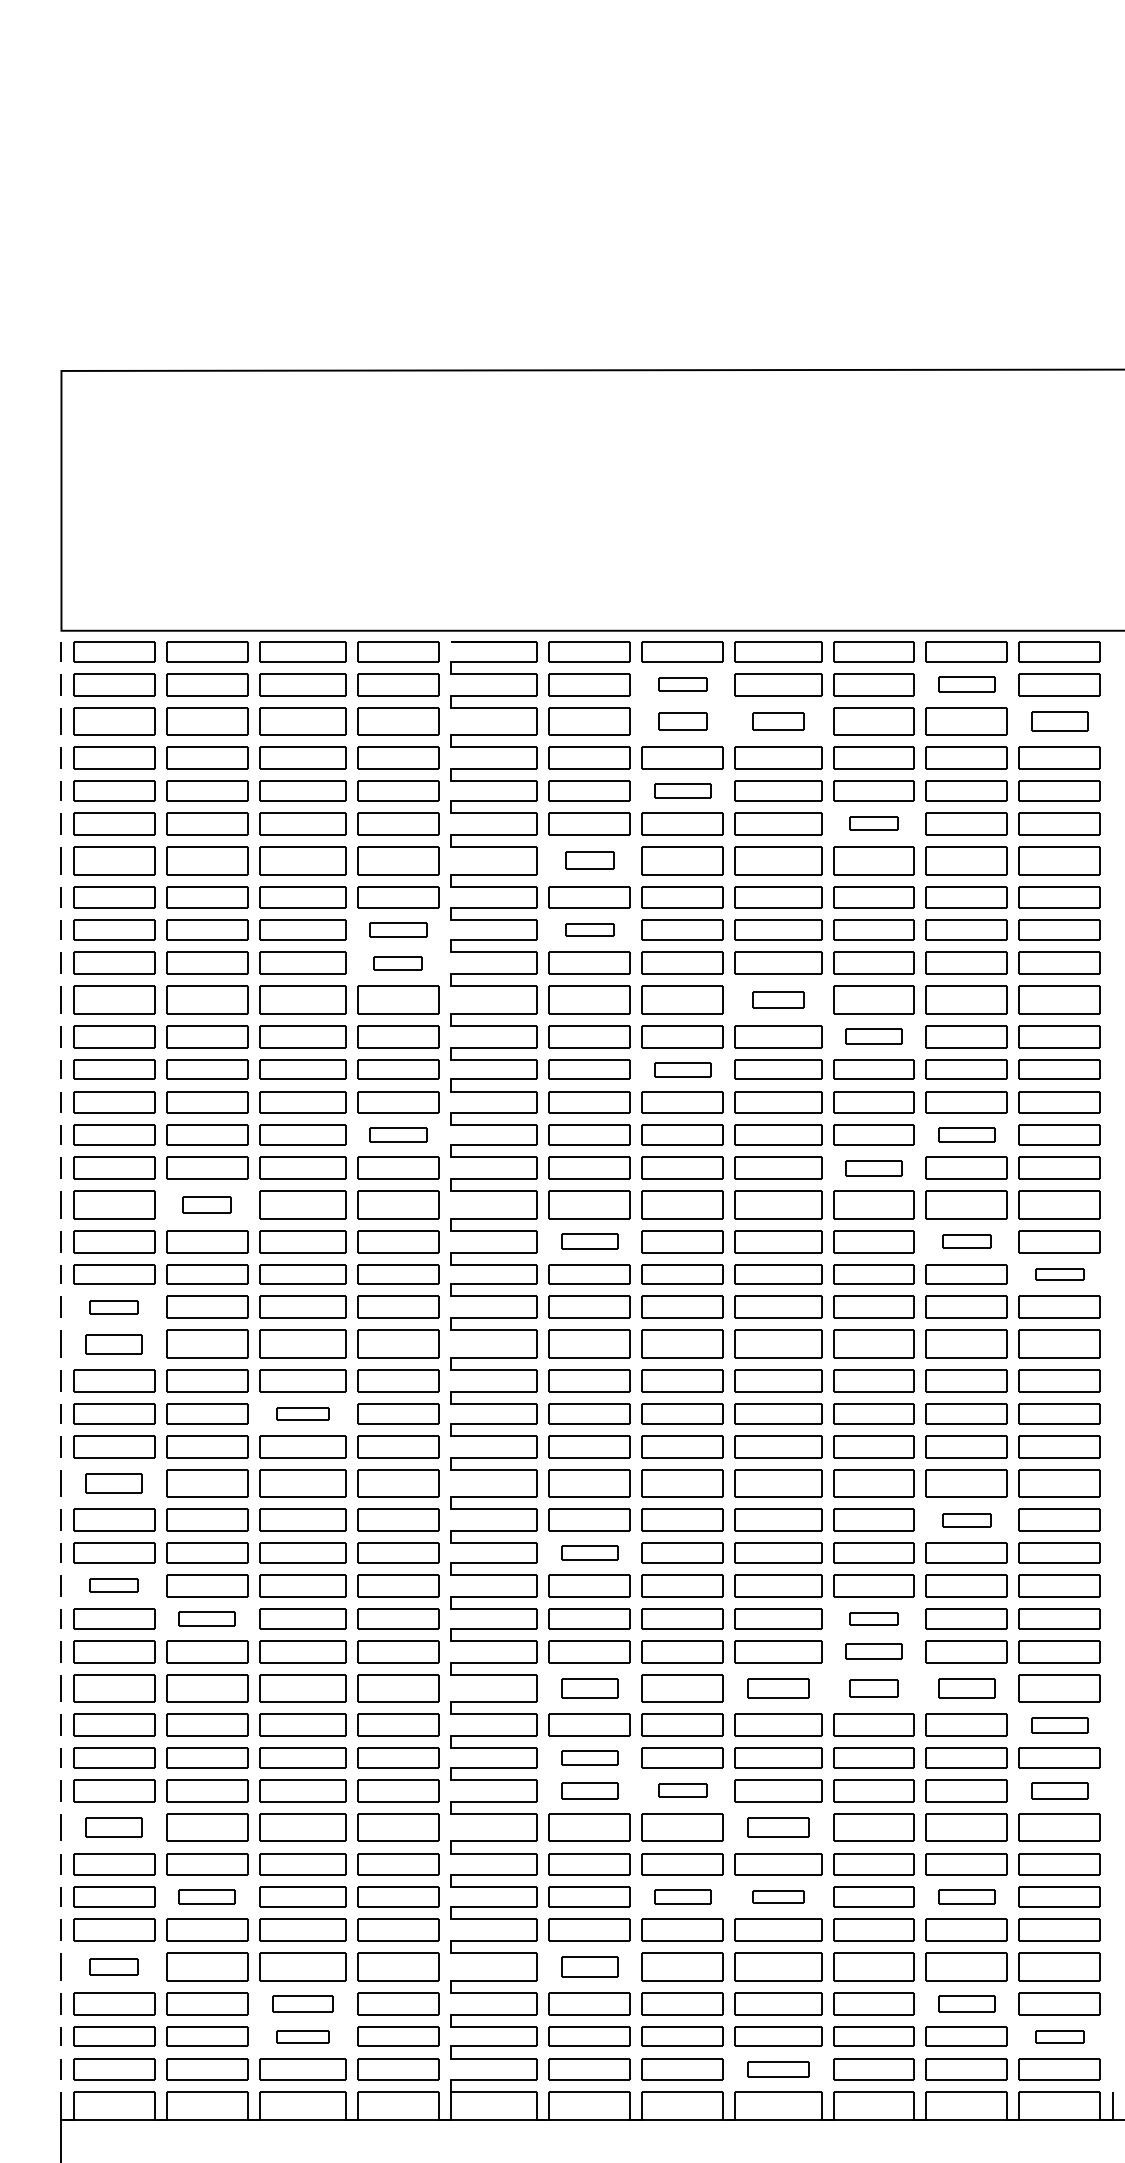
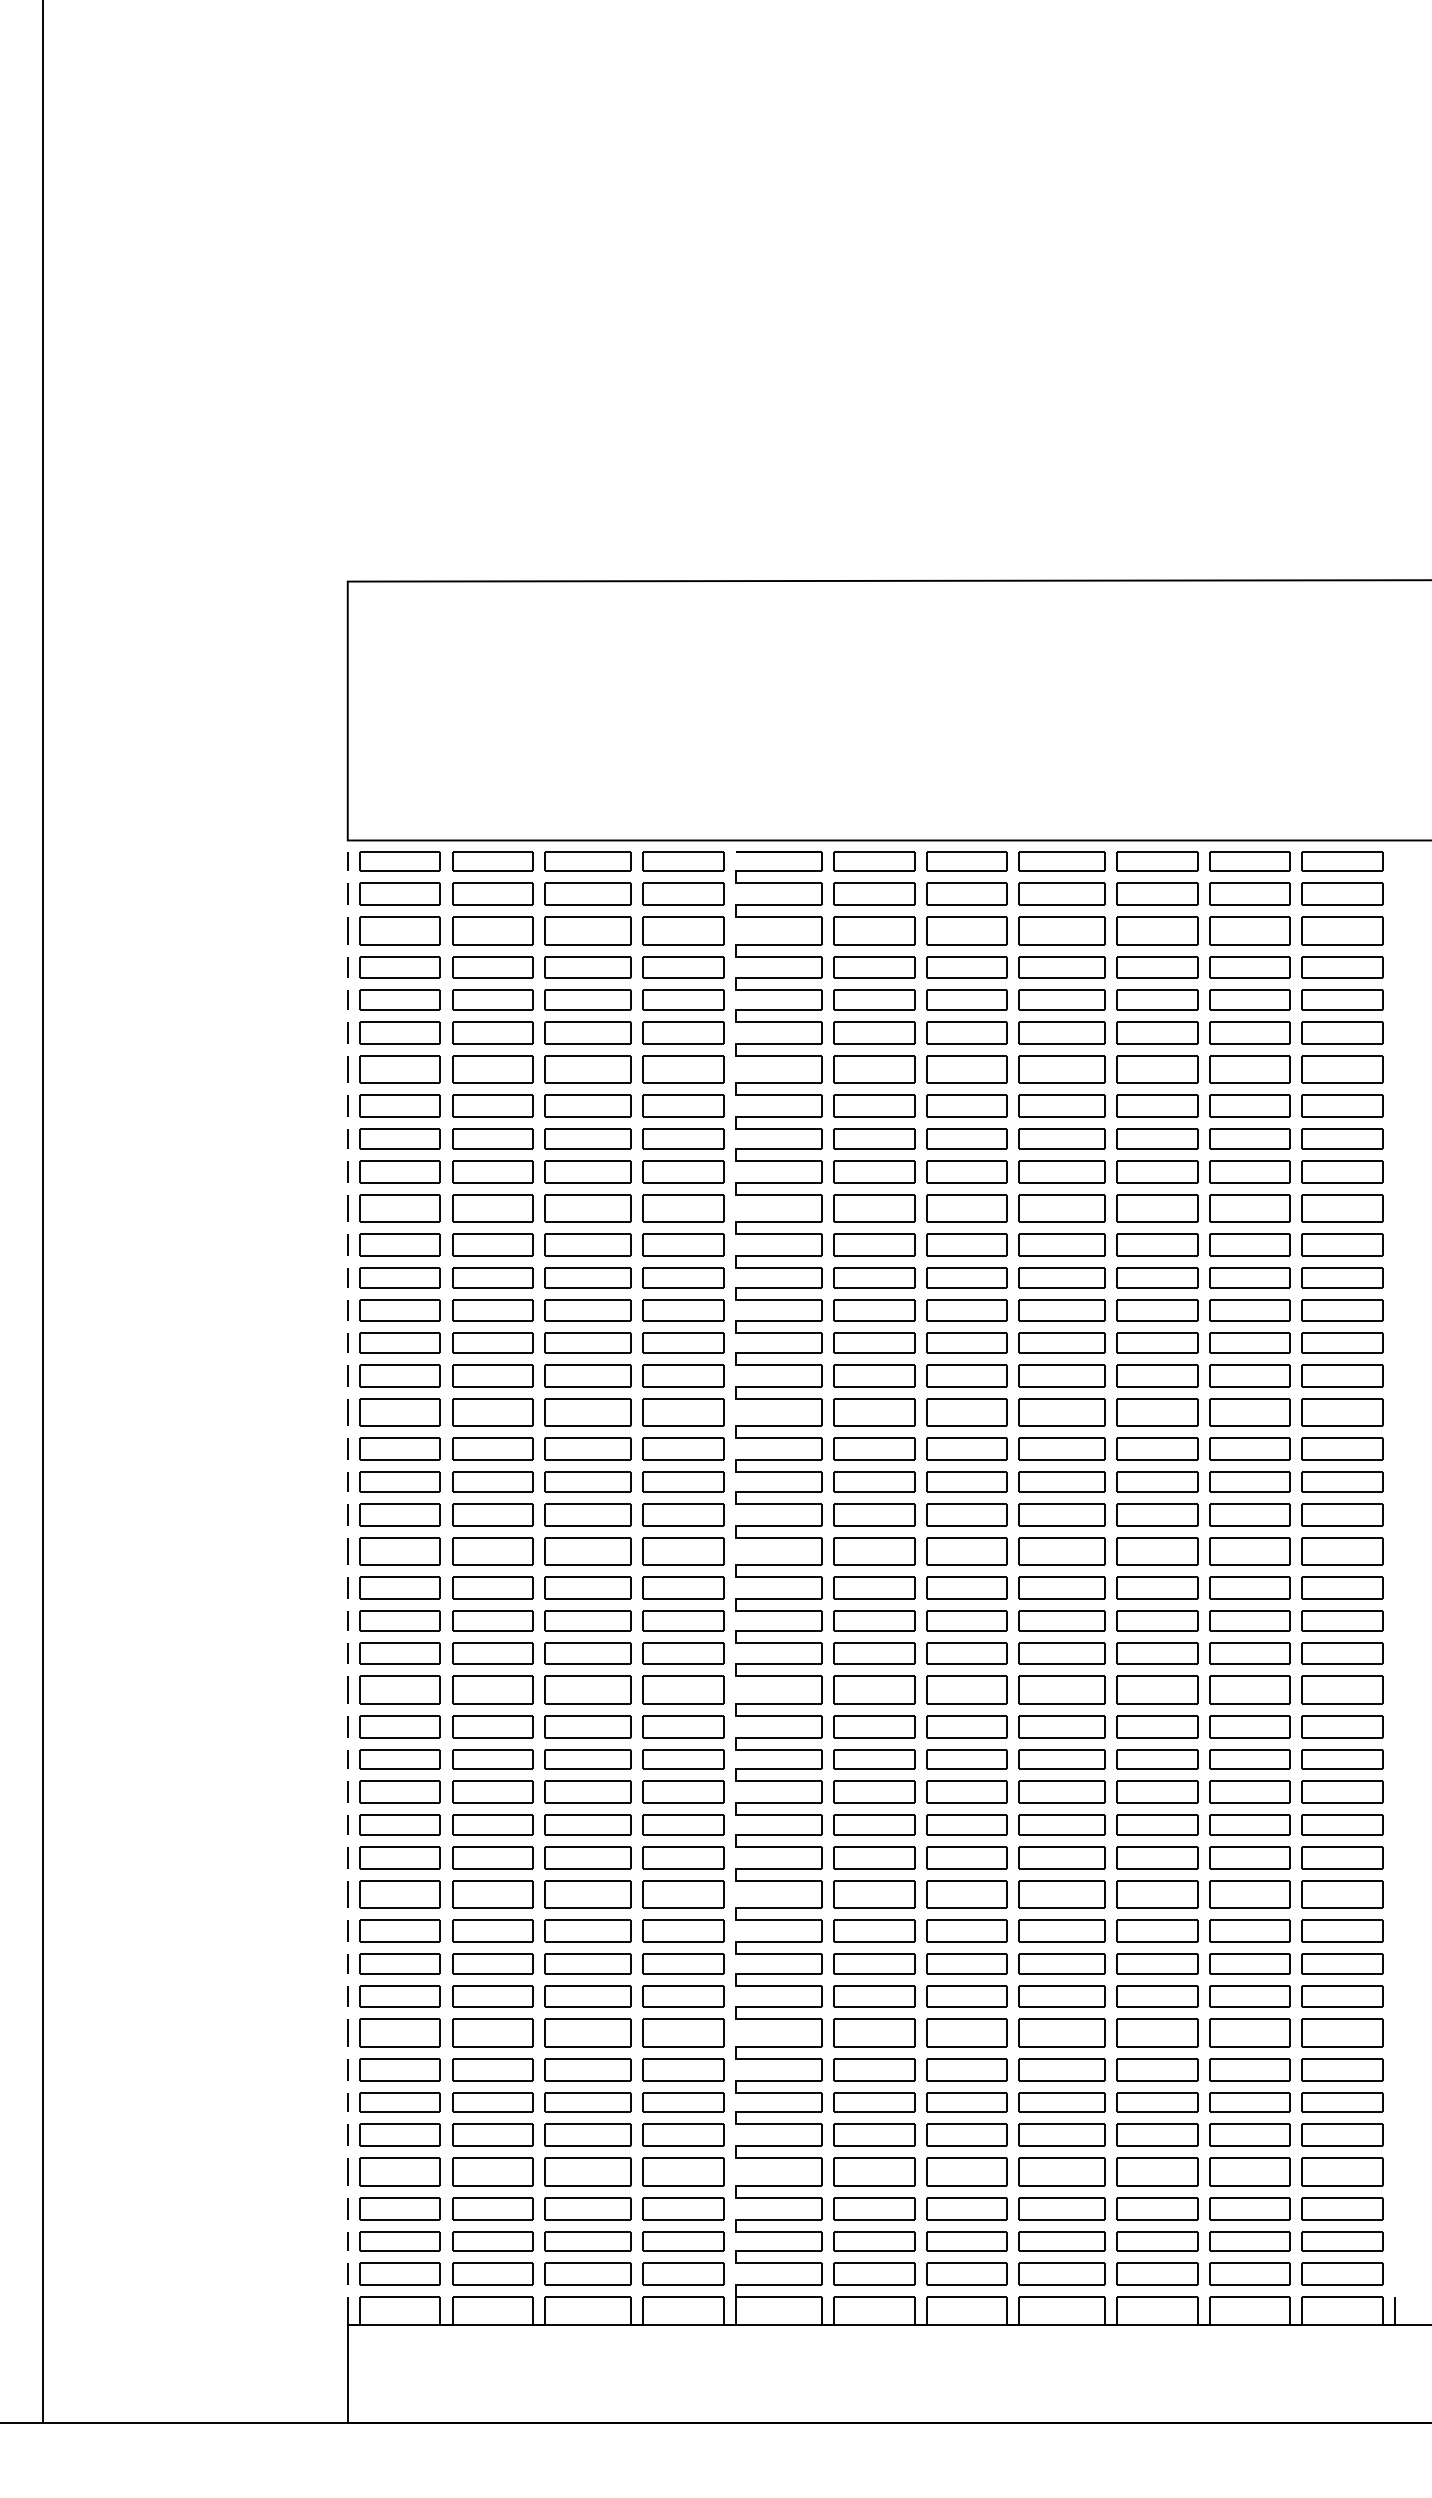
part: (682, 683) -> (966, 893), size x1.67
part: (966, 683) -> (1249, 893), size x1.43
part: (682, 721) -> (966, 930), size x1.67
part: (777, 721) -> (1061, 930), size x1.67
part: (1059, 721) -> (1342, 930), size x1.43
part: (682, 790) -> (966, 999), size x1.43
part: (874, 823) -> (1157, 1032), size x1.67
part: (590, 860) -> (874, 1069), size x1.67
part: (398, 929) -> (683, 1138), size x1.43
part: (590, 929) -> (874, 1138), size x1.67
part: (398, 962) -> (683, 1171), size x1.67
part: (777, 1000) -> (1061, 1208), size x1.67
part: (874, 1036) -> (1157, 1244), size x1.43
part: (682, 1069) -> (966, 1277), size x1.43
part: (398, 1134) -> (683, 1342), size x1.43
part: (966, 1134) -> (1249, 1342), size x1.43
part: (874, 1167) -> (1157, 1375), size x1.43
part: (206, 1204) -> (492, 1412), size x1.67
part: (590, 1240) -> (874, 1448), size x1.43
part: (966, 1240) -> (1249, 1448), size x1.67
part: (1059, 1274) -> (1342, 1481), size x1.67
part: (113, 1307) -> (399, 1514), size x1.67
part: (113, 1344) -> (399, 1551), size x1.43
part: (302, 1413) -> (587, 1620), size x1.67
part: (113, 1482) -> (399, 1689), size x1.43
part: (966, 1519) -> (1249, 1726), size x1.67
part: (590, 1553) -> (874, 1759), size x1.43
part: (113, 1585) -> (399, 1791), size x1.67
part: (206, 1618) -> (492, 1824), size x1.43
part: (874, 1618) -> (1157, 1824), size x1.67
part: (874, 1651) -> (1157, 1857), size x1.43
part: (590, 1688) -> (874, 1894), size x1.43
part: (777, 1688) -> (1061, 1894), size x1.43
part: (874, 1688) -> (1157, 1894), size x1.67
part: (966, 1688) -> (1249, 1894), size x1.43
part: (1059, 1724) -> (1342, 1930), size x1.43
part: (590, 1757) -> (874, 1963), size x1.43
part: (590, 1790) -> (874, 1996), size x1.43
part: (682, 1790) -> (966, 1996), size x1.67
part: (1059, 1790) -> (1342, 1996), size x1.43
part: (113, 1826) -> (399, 2032), size x1.43
part: (777, 1826) -> (1061, 2032), size x1.43
part: (206, 1897) -> (492, 2102), size x1.43
part: (682, 1897) -> (966, 2102), size x1.43
part: (777, 1897) -> (1061, 2102), size x1.67
part: (966, 1897) -> (1249, 2102), size x1.43
part: (113, 1966) -> (399, 2171), size x1.67
part: (590, 1966) -> (874, 2171), size x1.43
part: (302, 2003) -> (587, 2208), size x1.43
part: (966, 2003) -> (1249, 2208), size x1.43
part: (302, 2036) -> (587, 2241), size x1.67
part: (1059, 2036) -> (1342, 2241), size x1.67
part: (777, 2068) -> (1061, 2273), size x1.43

